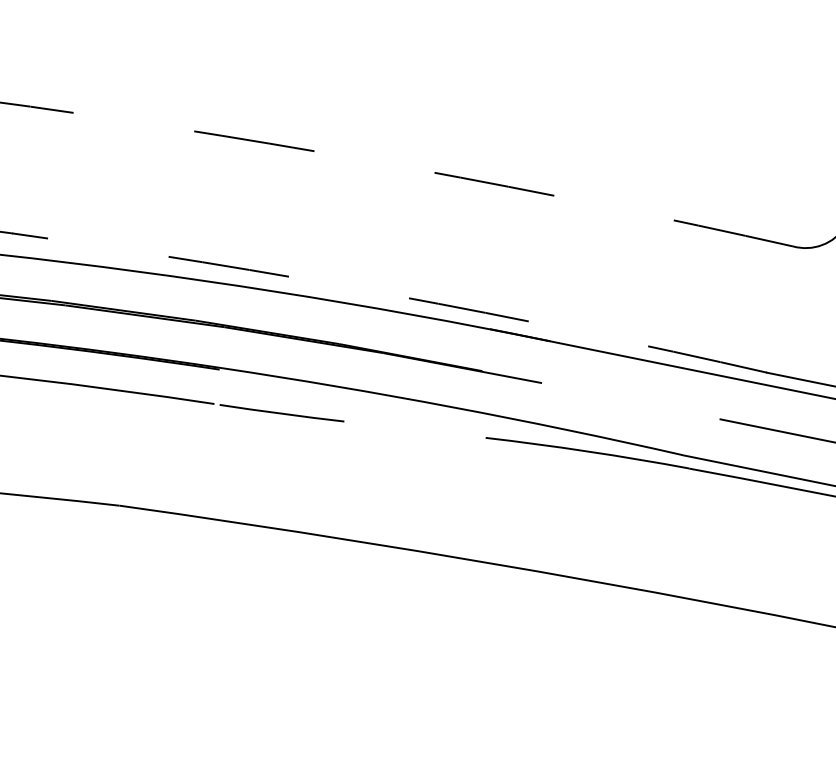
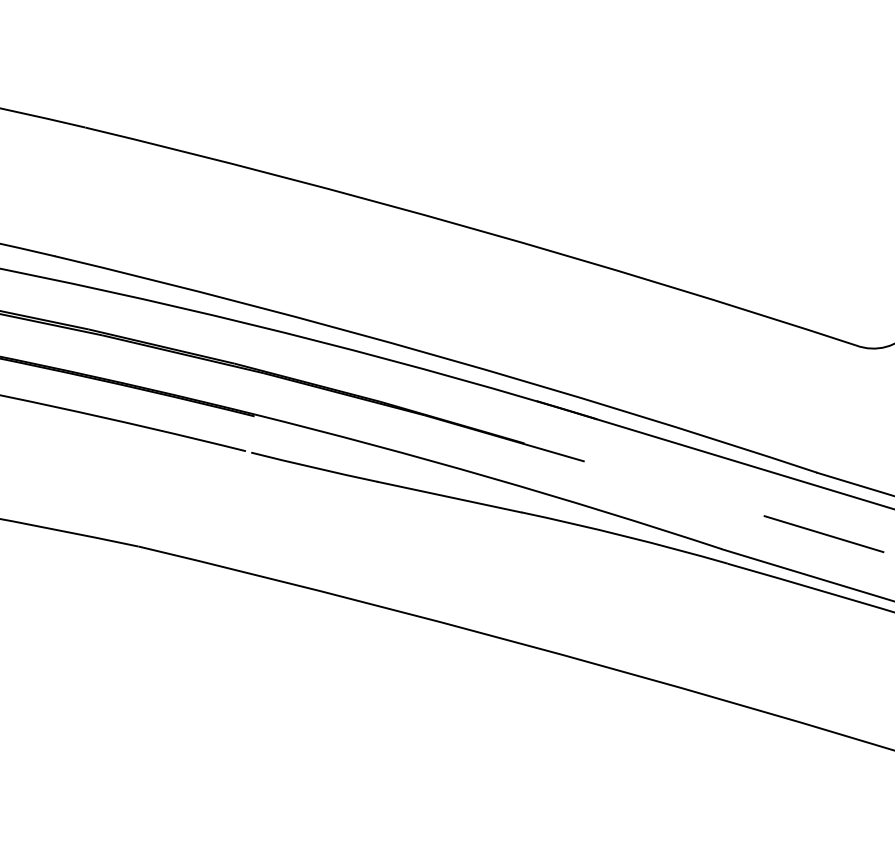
arc: (412, 168) -> (472, 228), dashed -> solid
arc: (391, 295) -> (438, 356), dashed -> solid
line: (414, 429) -> (449, 496), added

